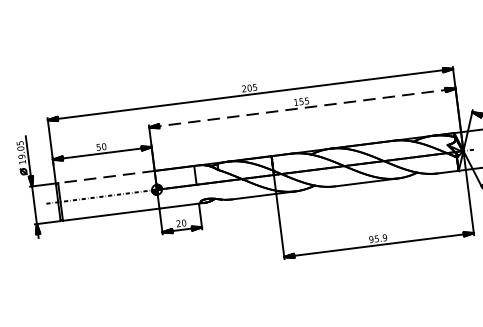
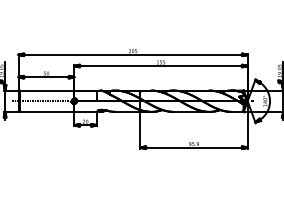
line: (303, 108) -> (161, 66), dashed -> solid
line: (105, 176) -> (46, 90), dashed -> solid

